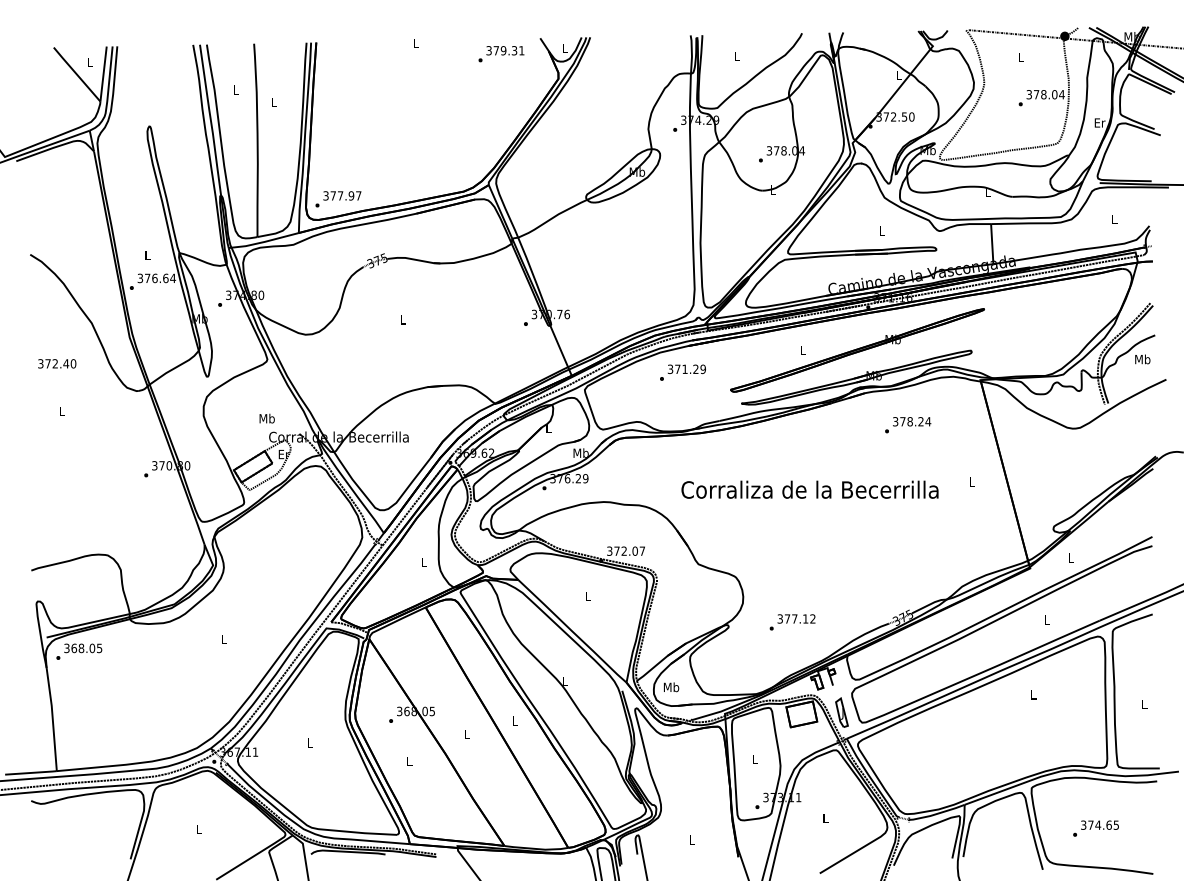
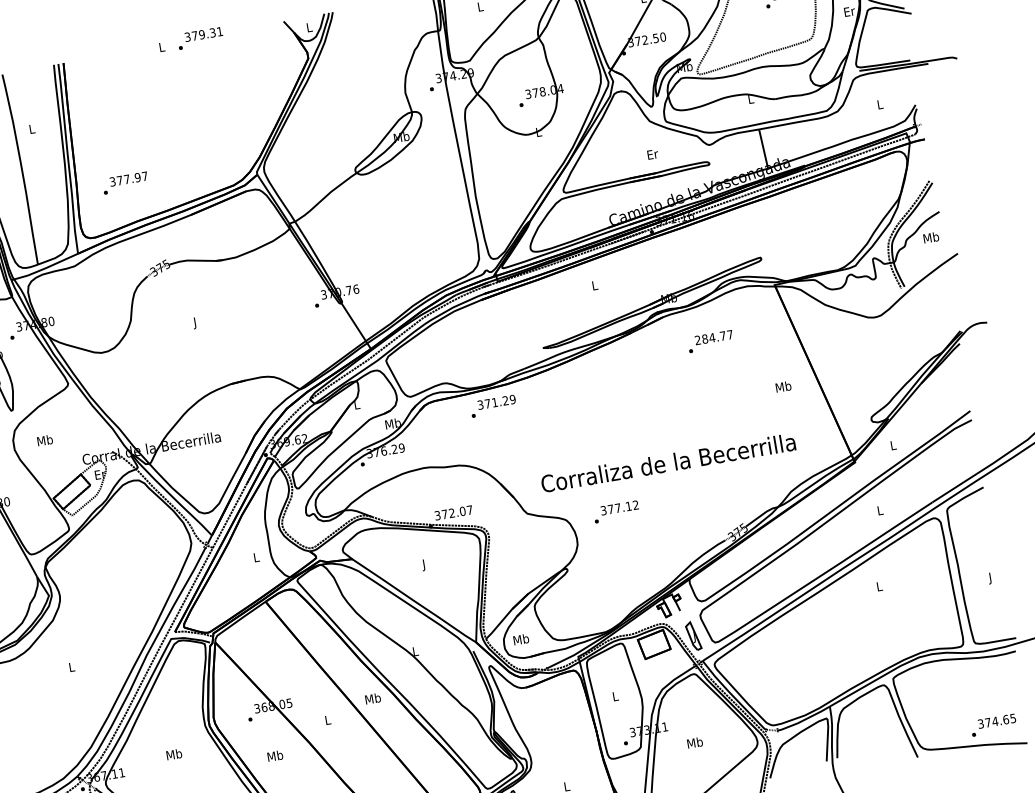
text: (501, 54) -> (200, 38), moved
text: (338, 199) -> (125, 183), moved
text: (882, 230) -> (653, 153), L -> Er
text: (402, 320) -> (194, 322), L -> J
part: (857, 350) -> (648, 276), removed
text: (682, 372) -> (492, 406), moved
text: (266, 418) -> (44, 440), moved
text: (912, 421) -> (714, 337), 378.24 -> 284.77
text: (971, 481) -> (782, 386), L -> Mb
text: (809, 489) -> (667, 462), moved
text: (588, 597) -> (424, 564), L -> J
text: (792, 622) -> (616, 512), moved
text: (1144, 705) -> (990, 578), L -> J
text: (515, 720) -> (372, 698), L -> Mb
text: (309, 742) -> (173, 754), L -> Mb
text: (409, 760) -> (275, 755), L -> Mb
text: (825, 817) -> (694, 742), L -> Mb
text: (1095, 828) -> (993, 725), moved

